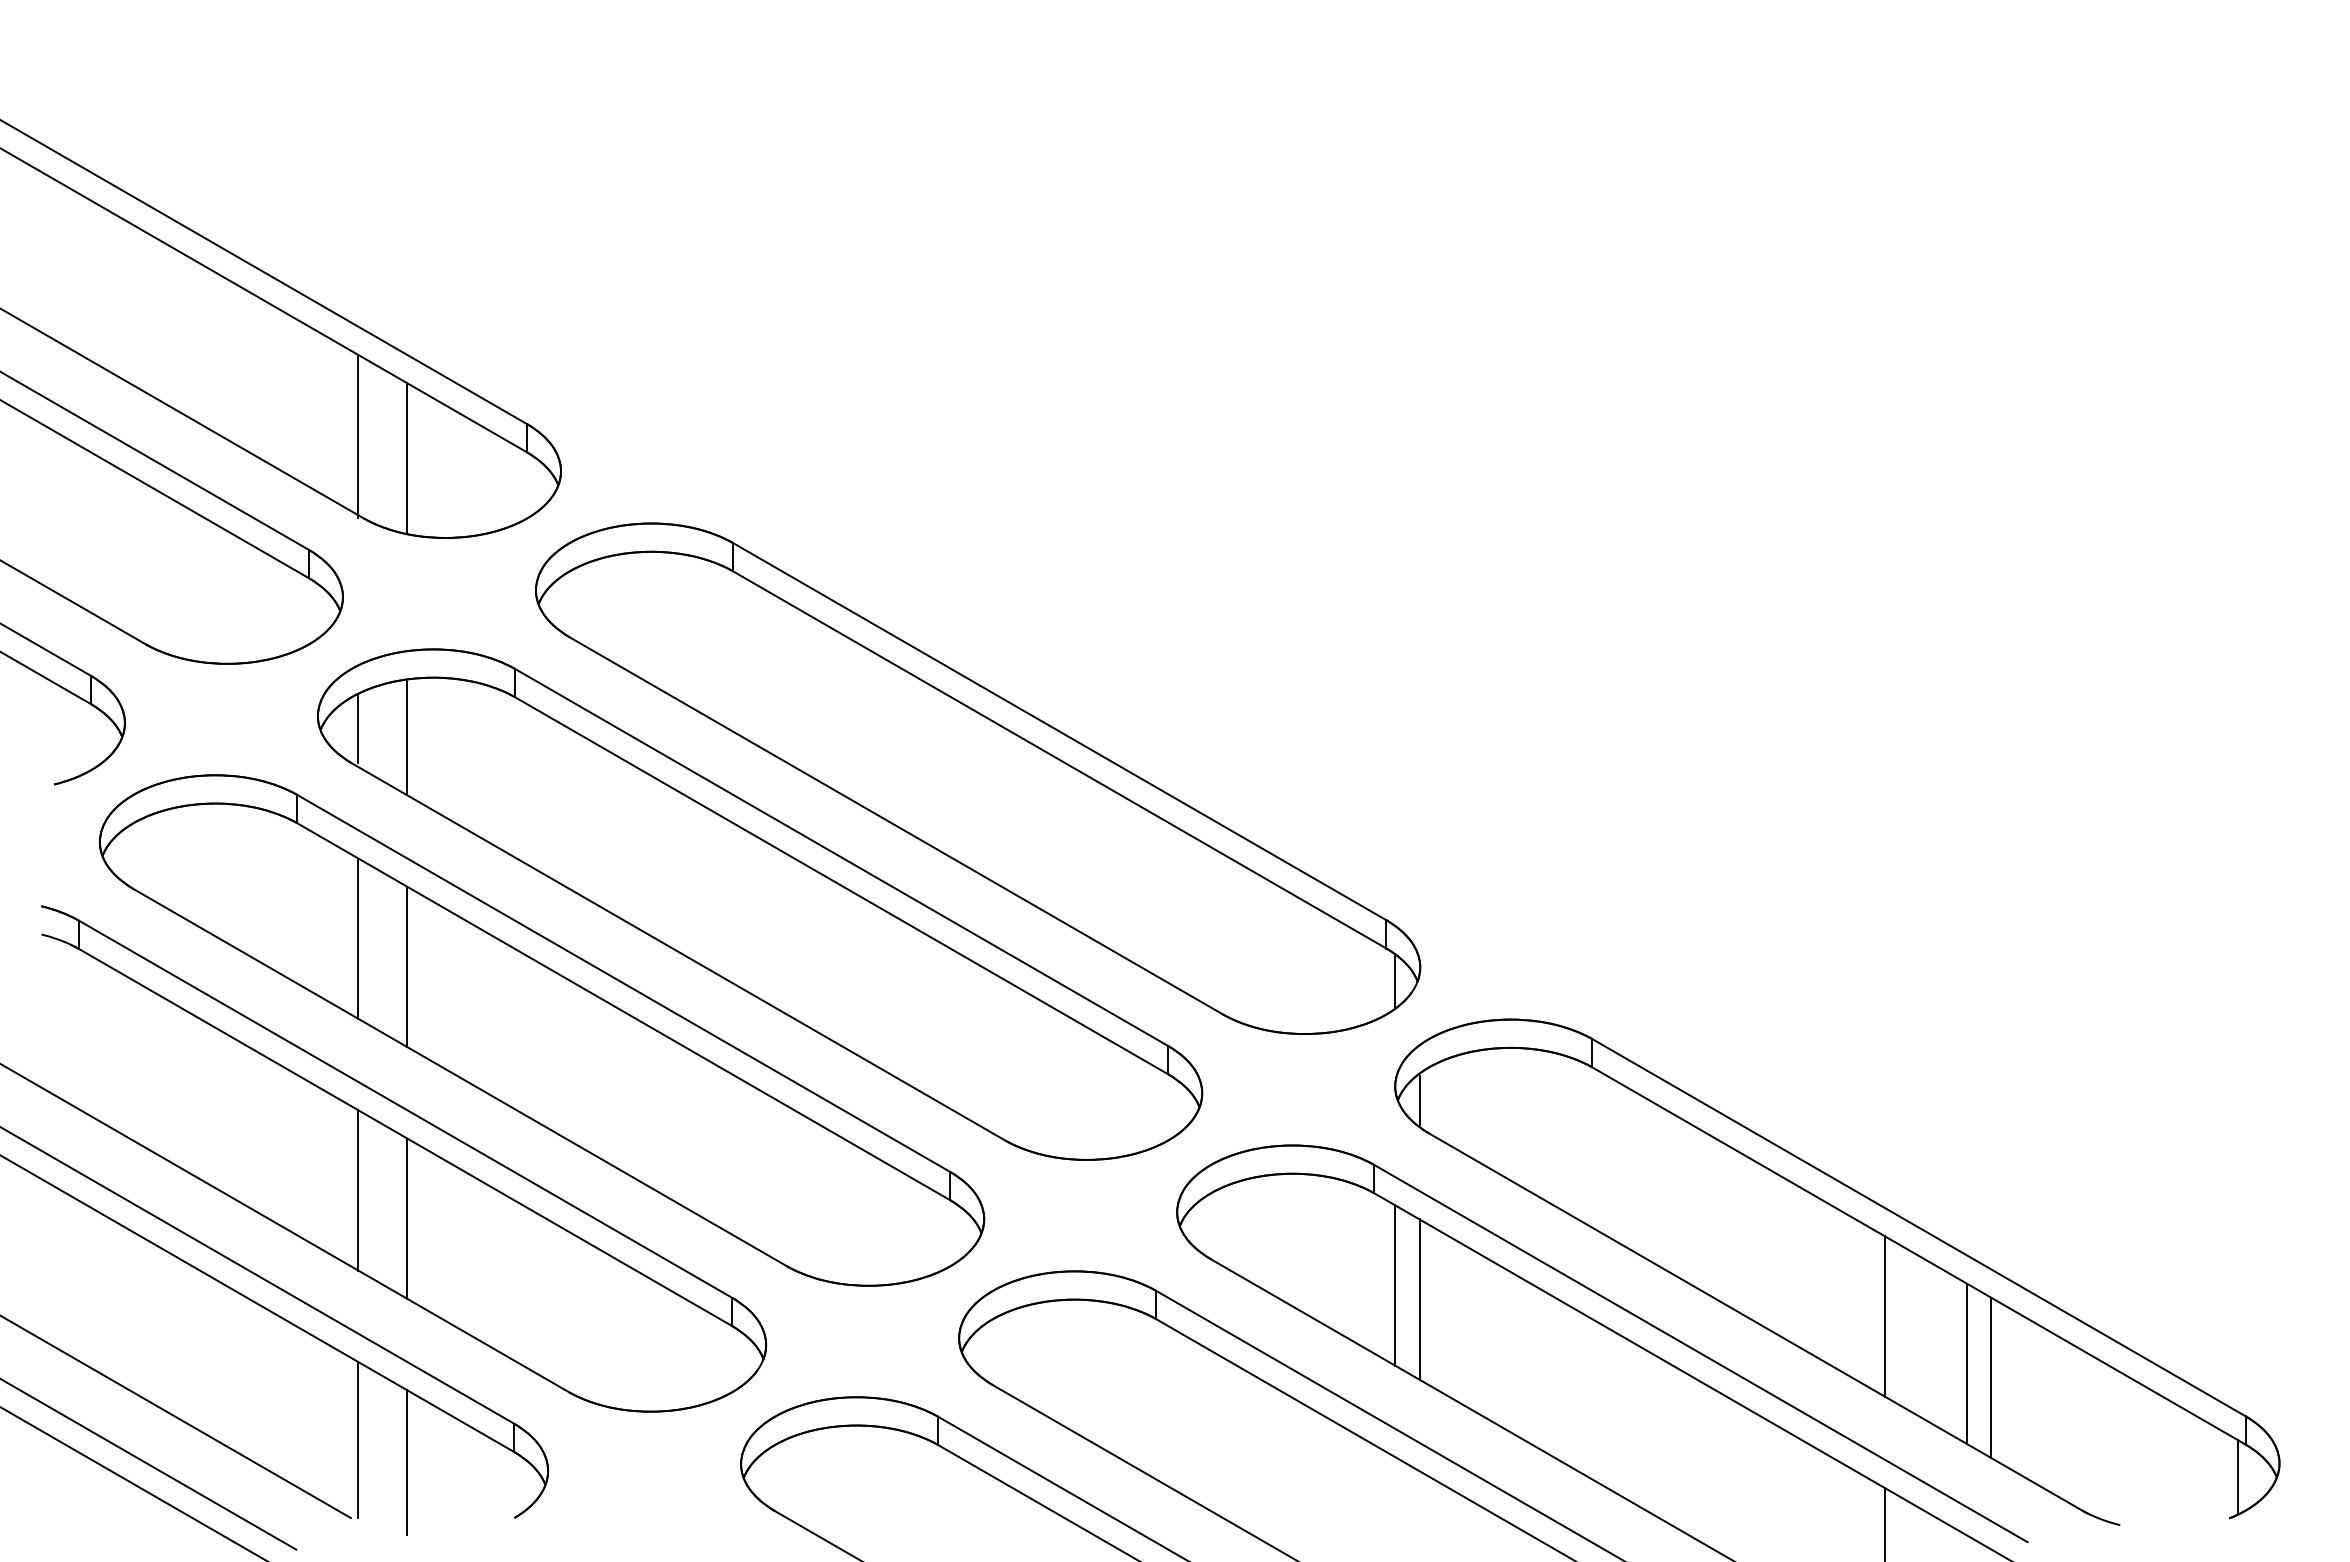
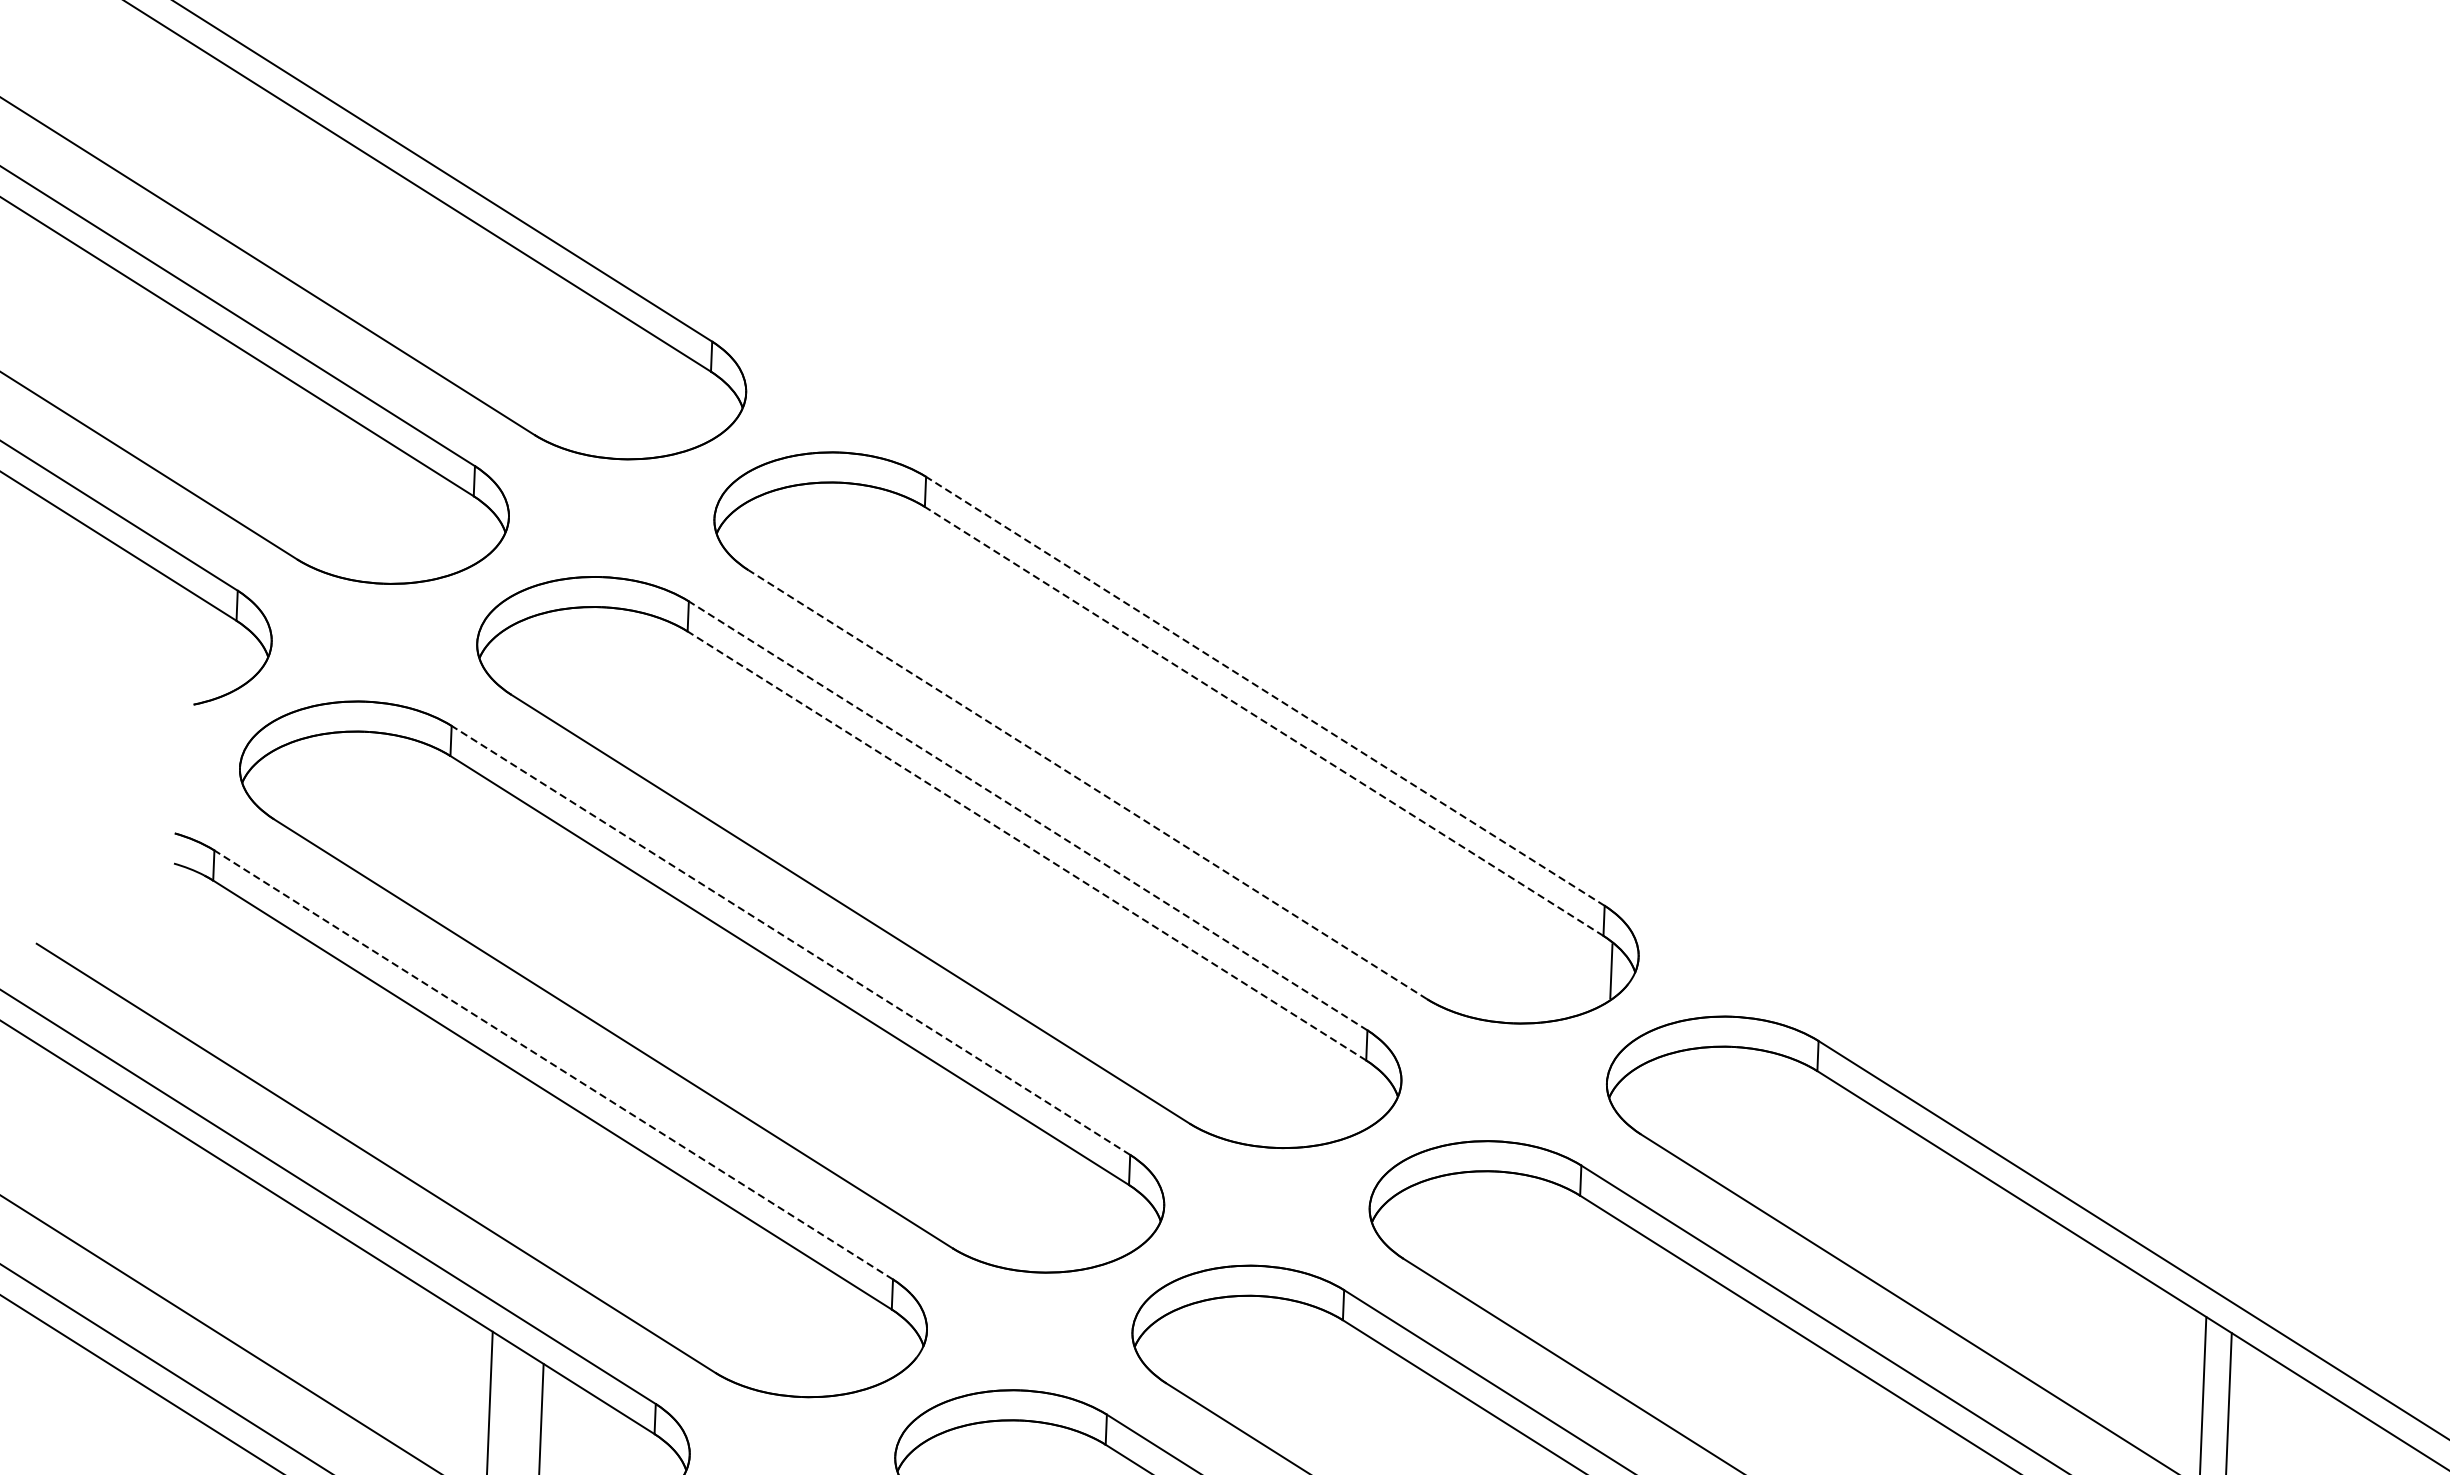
line: (358, 436) -> (532, 347), removed
line: (407, 458) -> (583, 373), removed
line: (358, 728) -> (519, 658), removed
line: (1059, 731) -> (1265, 691), solid -> dashed
line: (407, 737) -> (571, 669), removed
line: (1059, 759) -> (1263, 720), solid -> dashed
line: (896, 825) -> (1087, 784), solid -> dashed
line: (841, 857) -> (1027, 815), solid -> dashed
line: (841, 885) -> (1026, 845), solid -> dashed
line: (358, 938) -> (510, 881), removed
line: (407, 966) -> (561, 913), removed
line: (623, 983) -> (790, 940), solid -> dashed
line: (1419, 1100) -> (1632, 1098), removed
line: (405, 1109) -> (553, 1065), solid -> dashed
line: (358, 1190) -> (500, 1149), removed
line: (407, 1218) -> (551, 1181), removed
line: (1395, 1285) -> (1598, 1294), removed
line: (1419, 1299) -> (1623, 1310), removed
line: (1885, 1316) -> (2118, 1348), removed

